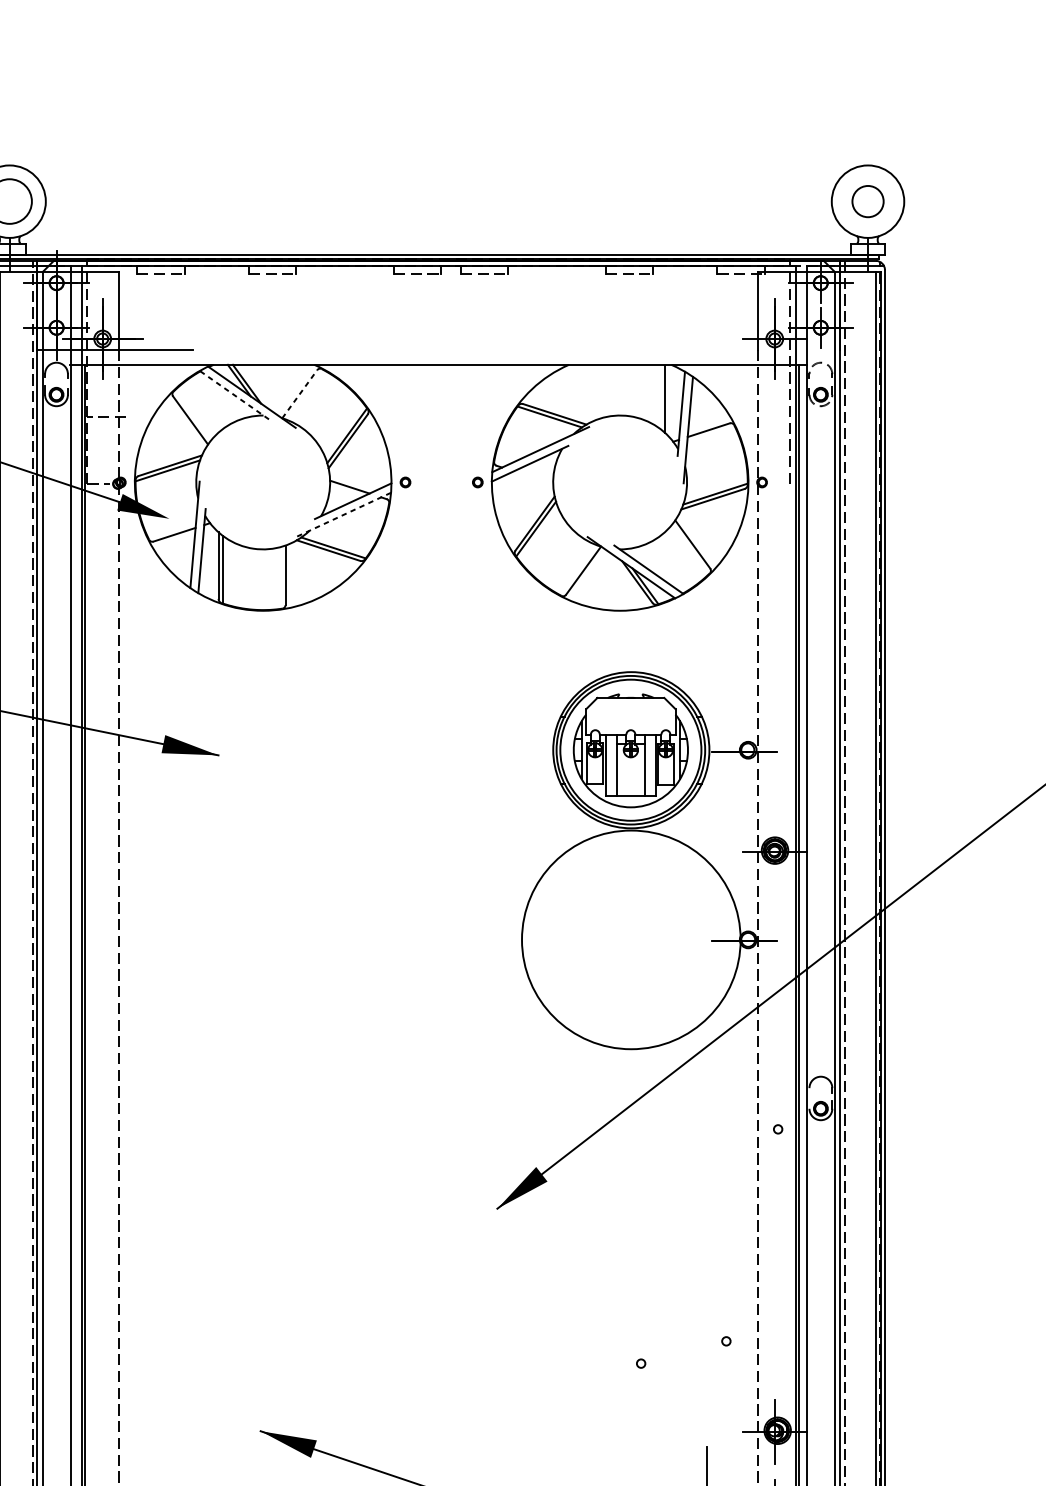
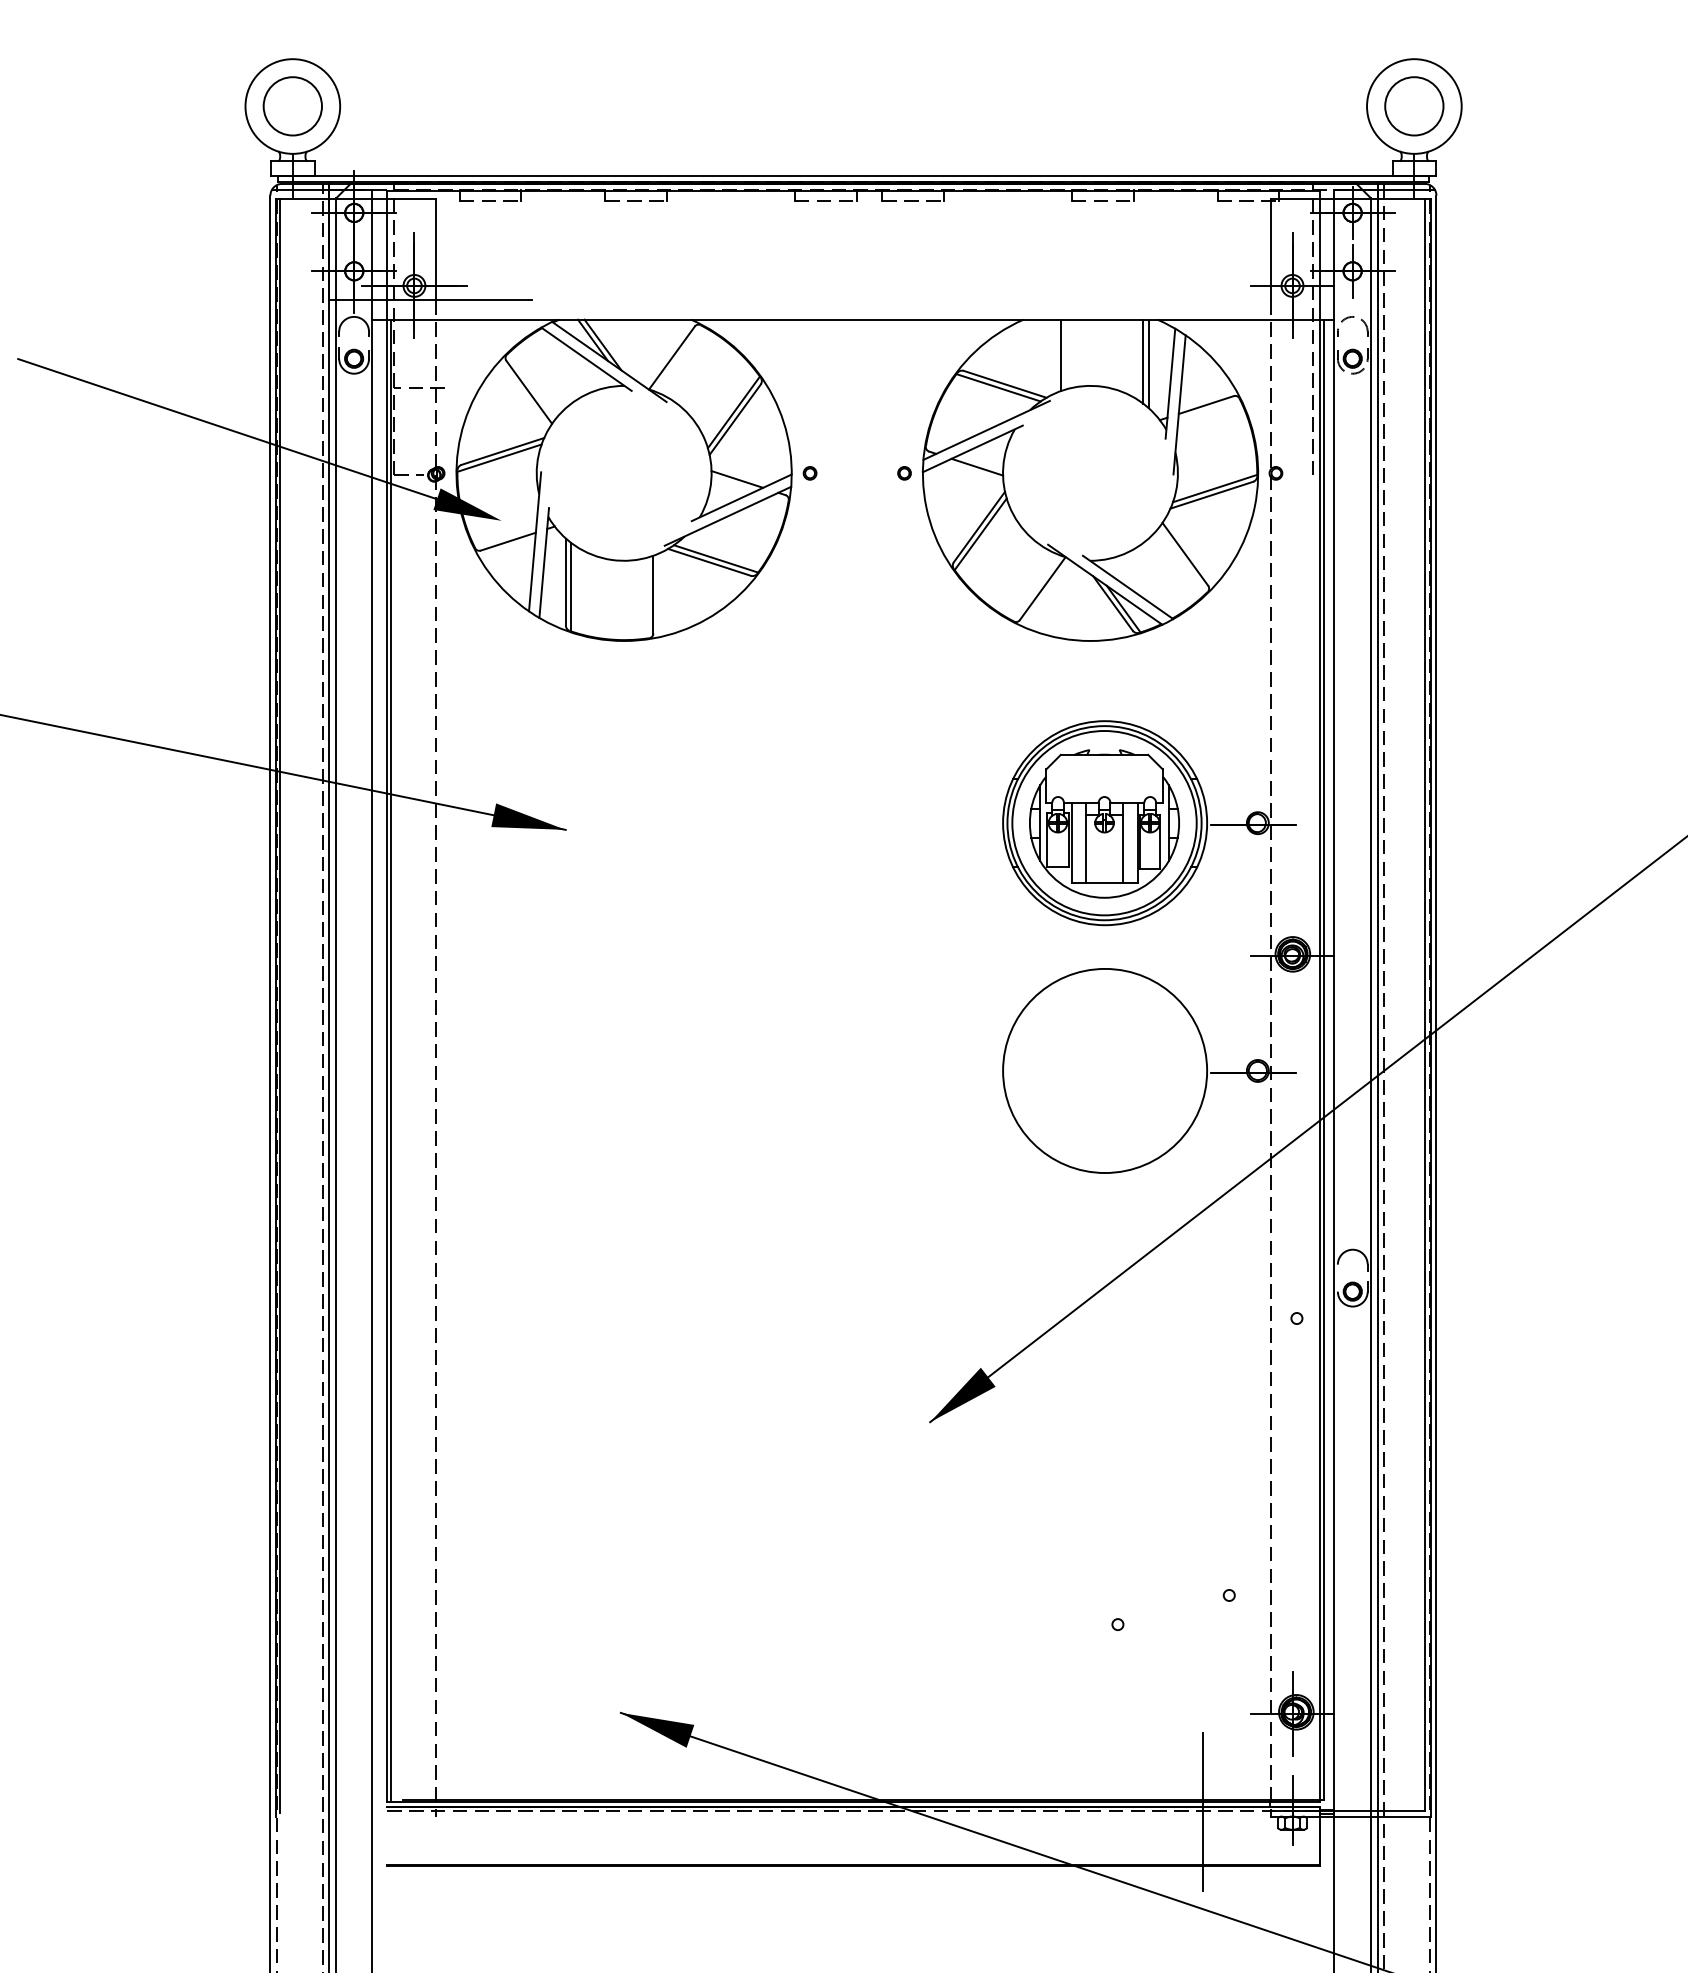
circle: (868, 201) -> (1414, 106), size x1.43
line: (597, 391) -> (1061, 354), added
line: (234, 394) -> (586, 358), dashed -> solid
line: (299, 394) -> (671, 358), dashed -> solid
line: (660, 396) -> (1143, 361), added
line: (533, 477) -> (977, 466), added
line: (342, 515) -> (727, 516), dashed -> solid
circle: (631, 939) -> (1105, 1070), size x0.71

